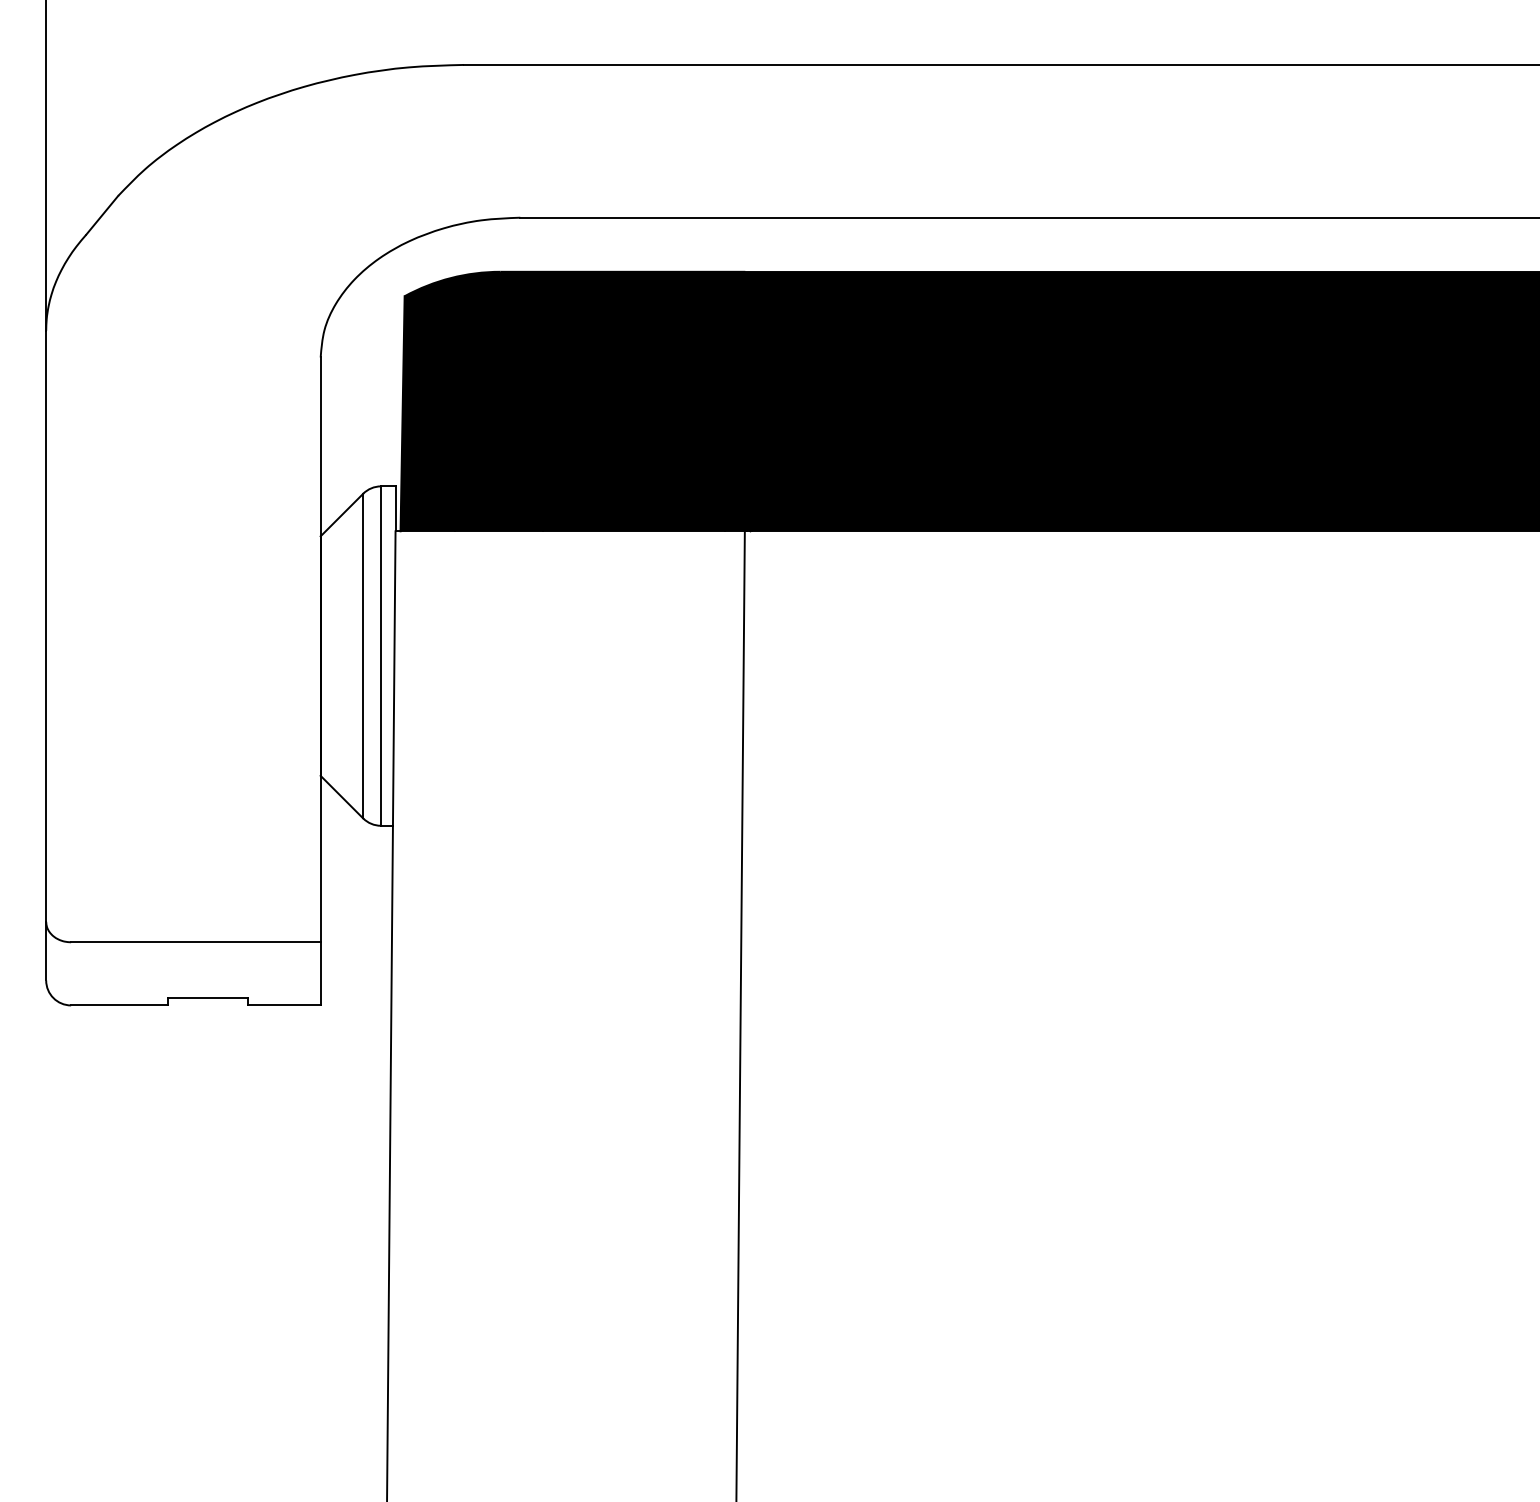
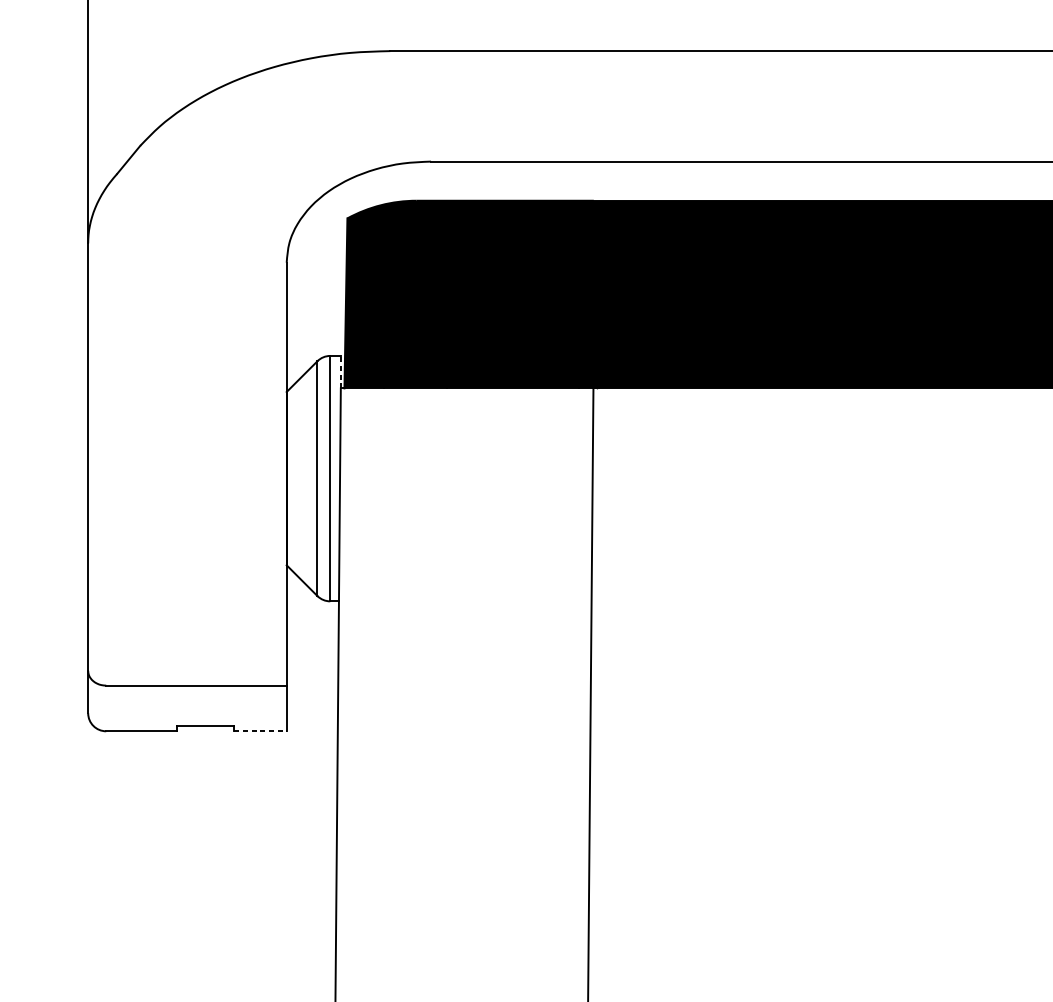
line: (395, 508) -> (340, 371), solid -> dashed
line: (285, 1005) -> (261, 731), solid -> dashed

